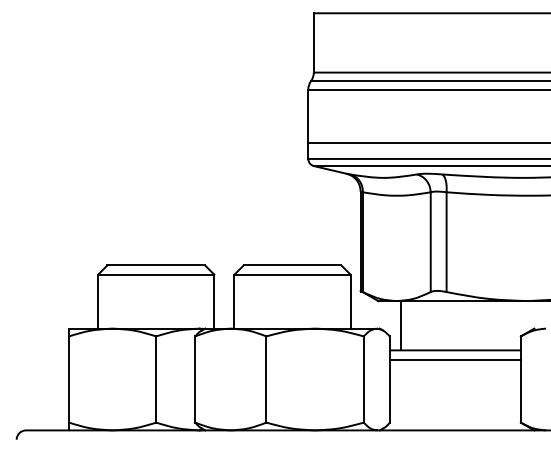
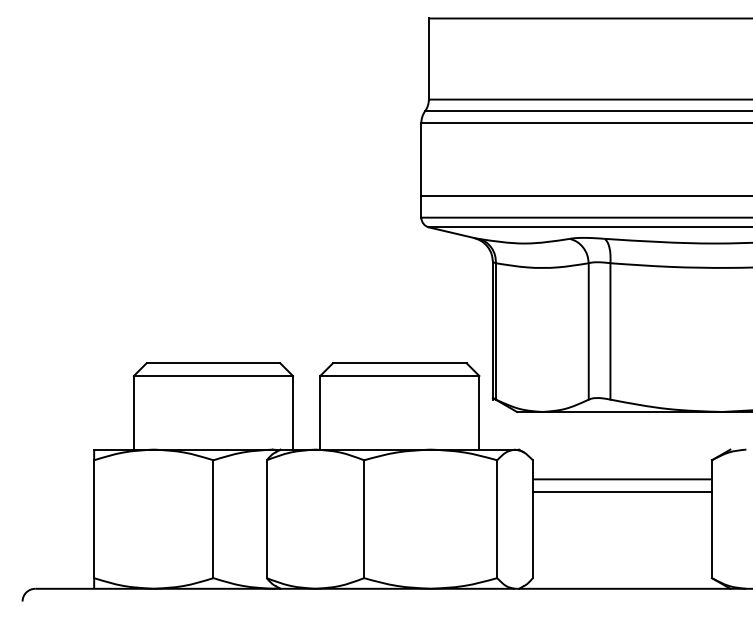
line: (400, 325) -> (547, 445), removed

